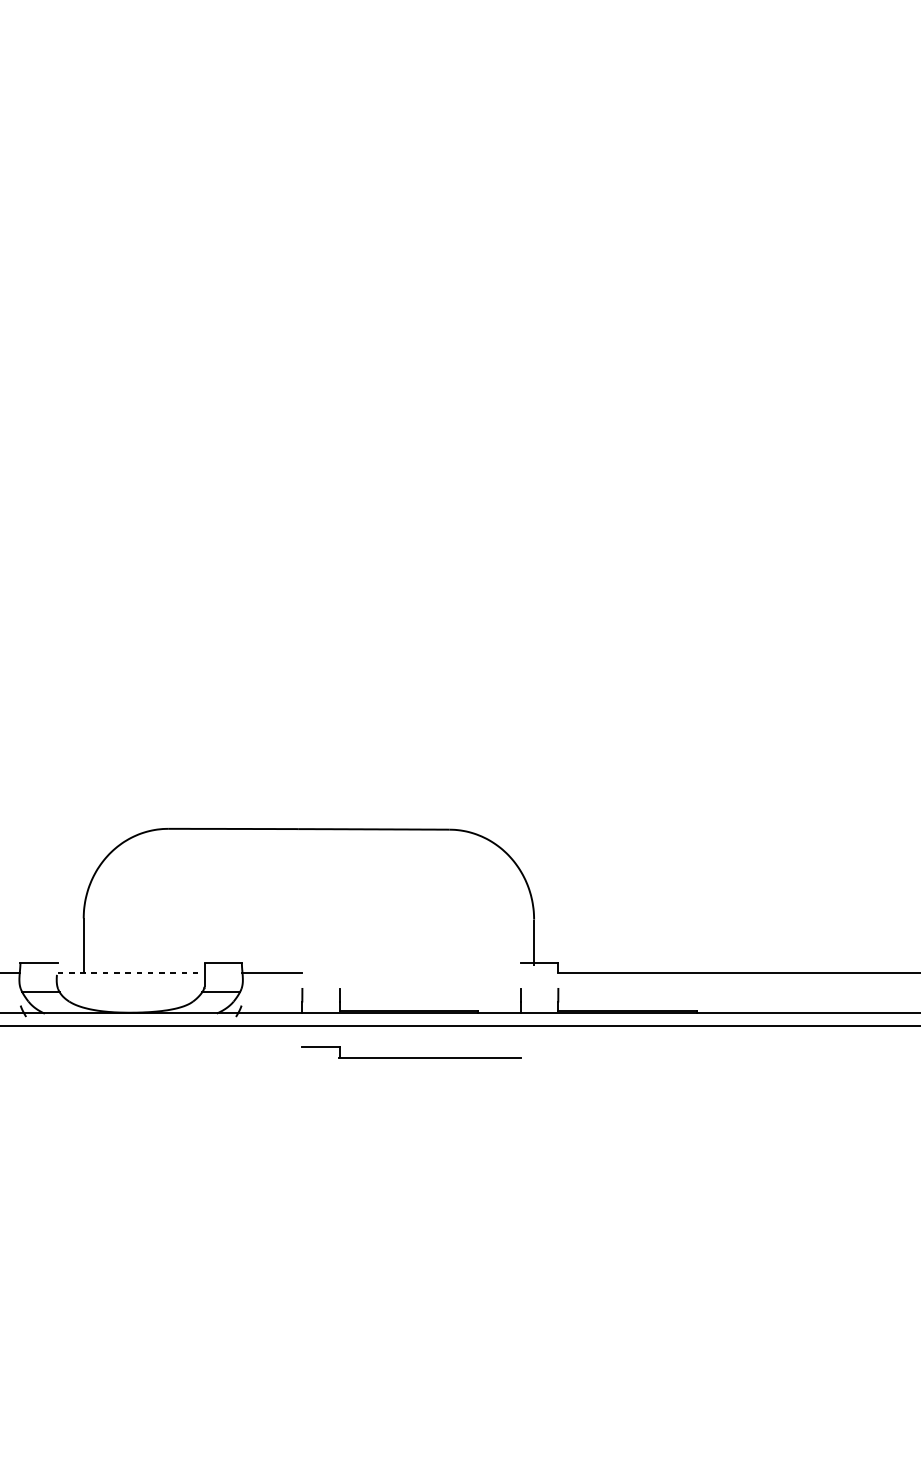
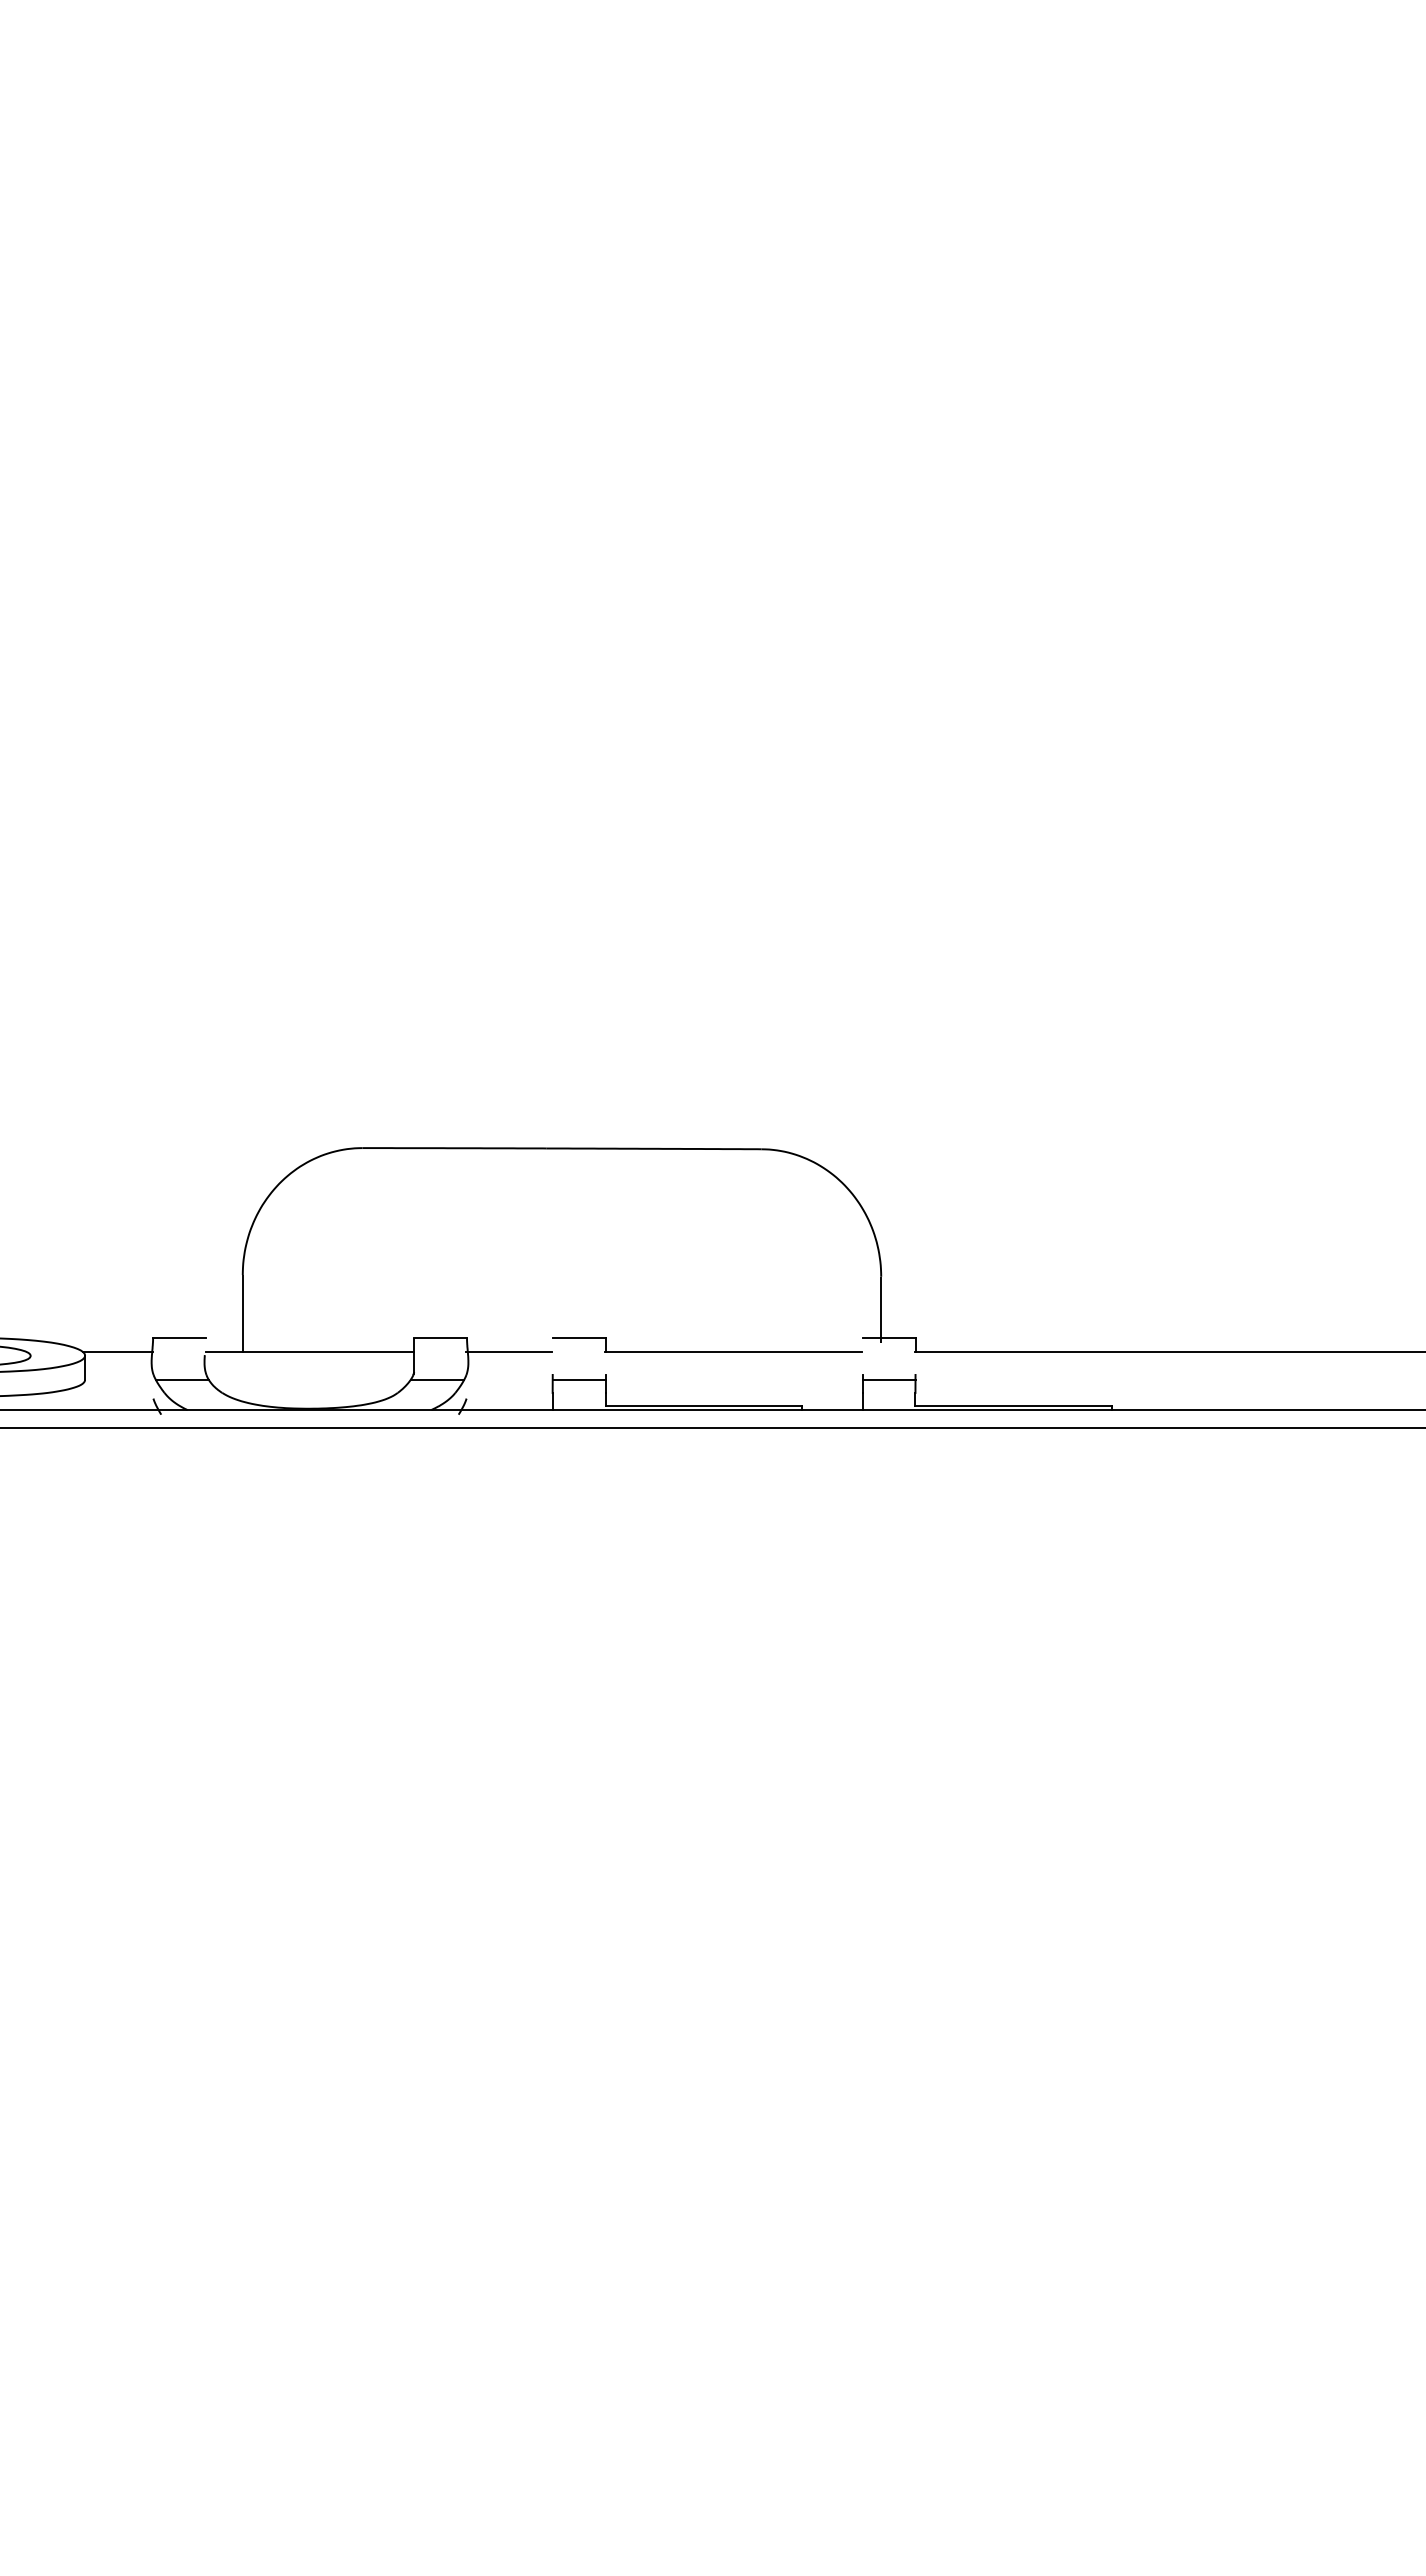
line: (130, 973) -> (309, 1352), dashed -> solid
line: (320, 992) -> (578, 1379), added
line: (539, 992) -> (888, 1379), added
part: (411, 1057) -> (707, 1351), moved

